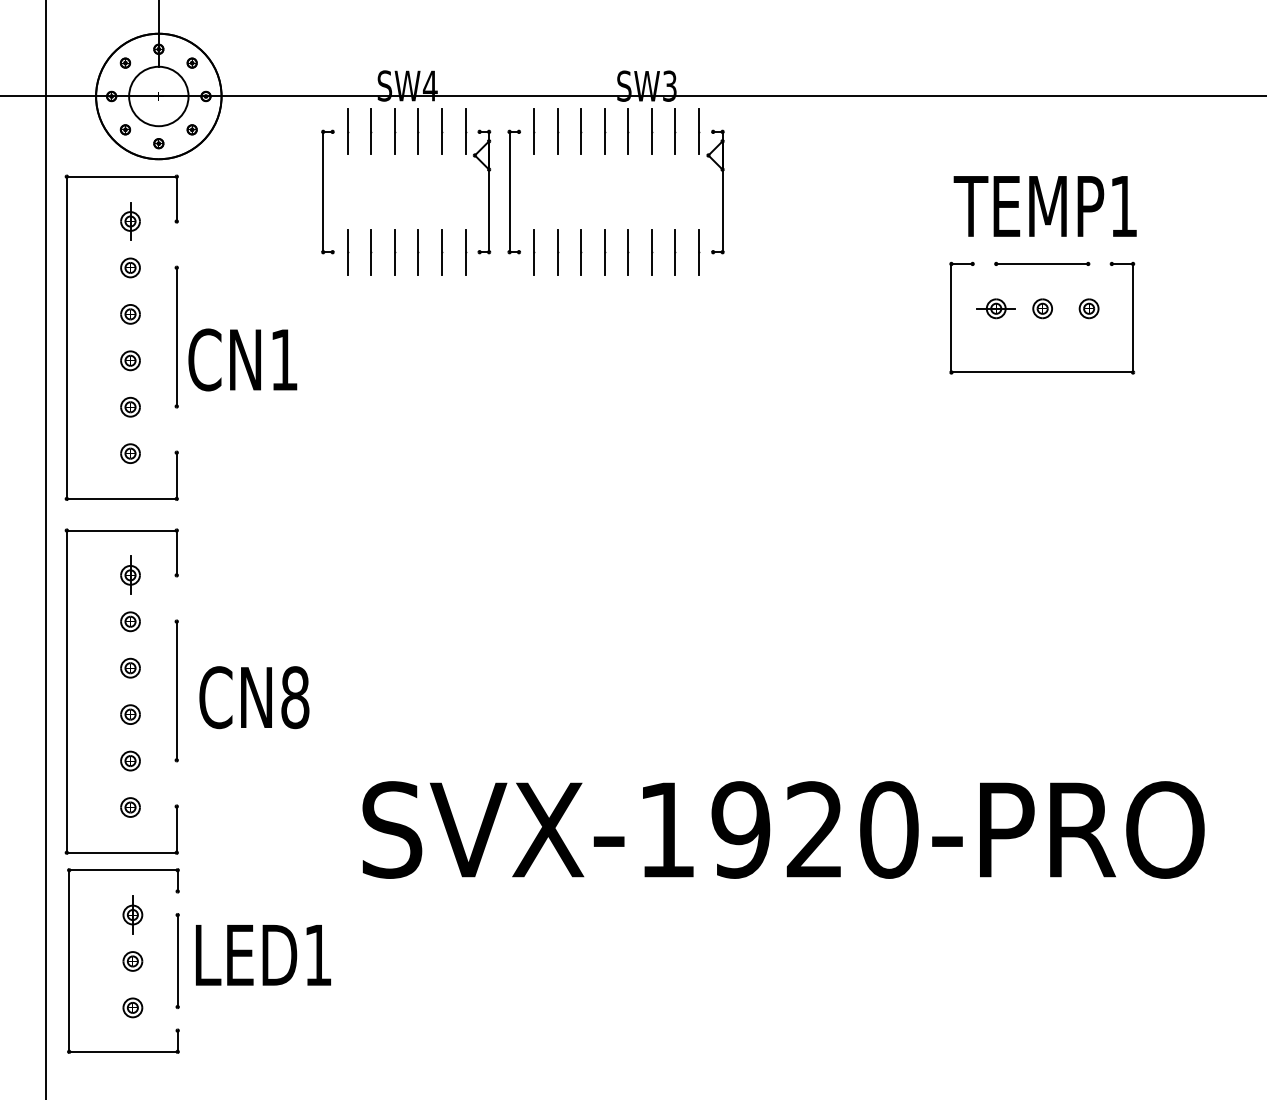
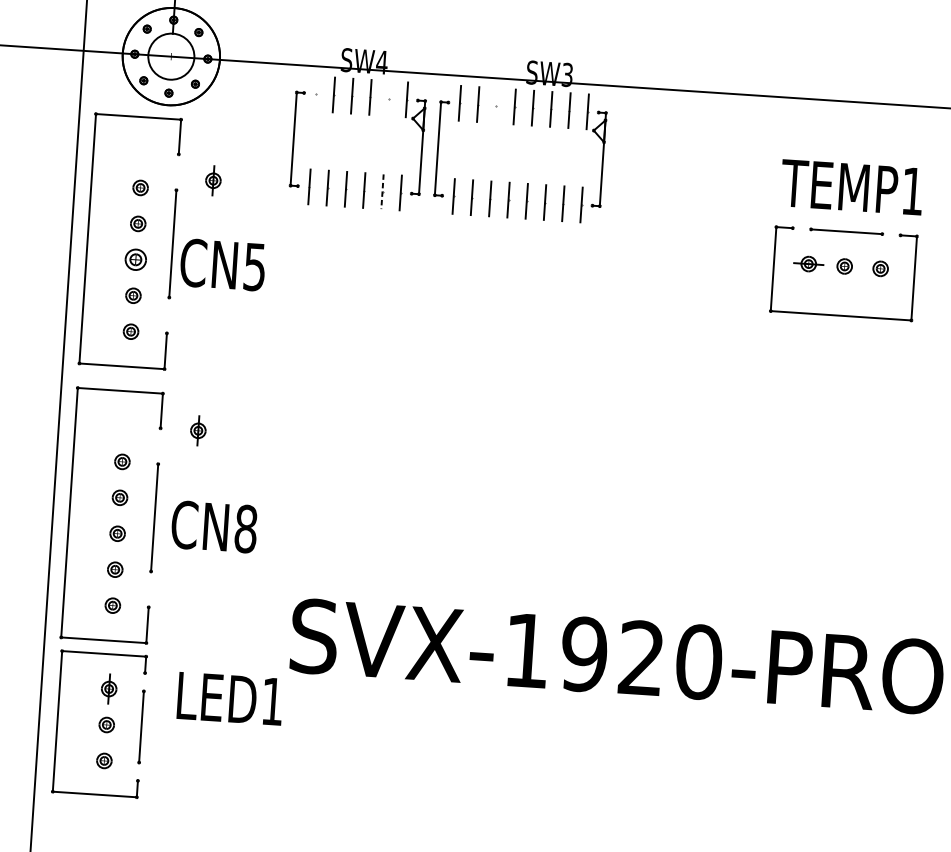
line: (347, 131) -> (315, 93), removed
line: (441, 131) -> (388, 98), removed
line: (581, 131) -> (496, 105), removed
part: (130, 221) -> (213, 180), moved
line: (441, 252) -> (382, 191), solid -> dashed
part: (130, 360) -> (135, 259), size x1.4
text: (284, 360) -> (255, 267), CN1 -> CN5
part: (130, 574) -> (198, 430), moved
text: (263, 955) -> (230, 699), moved

